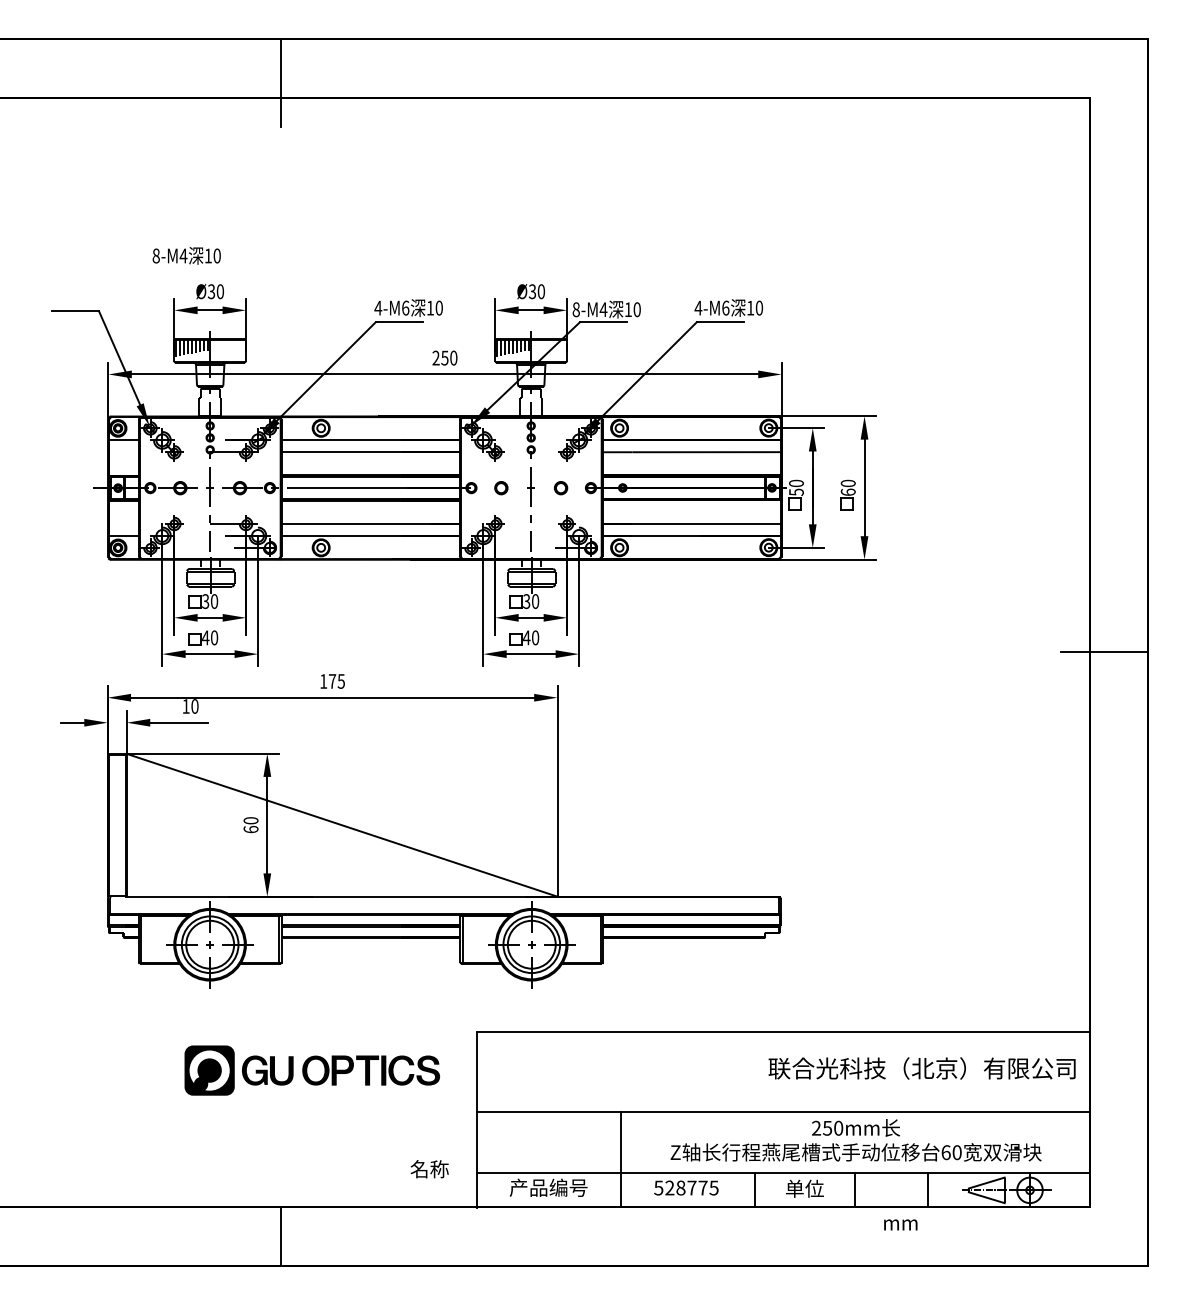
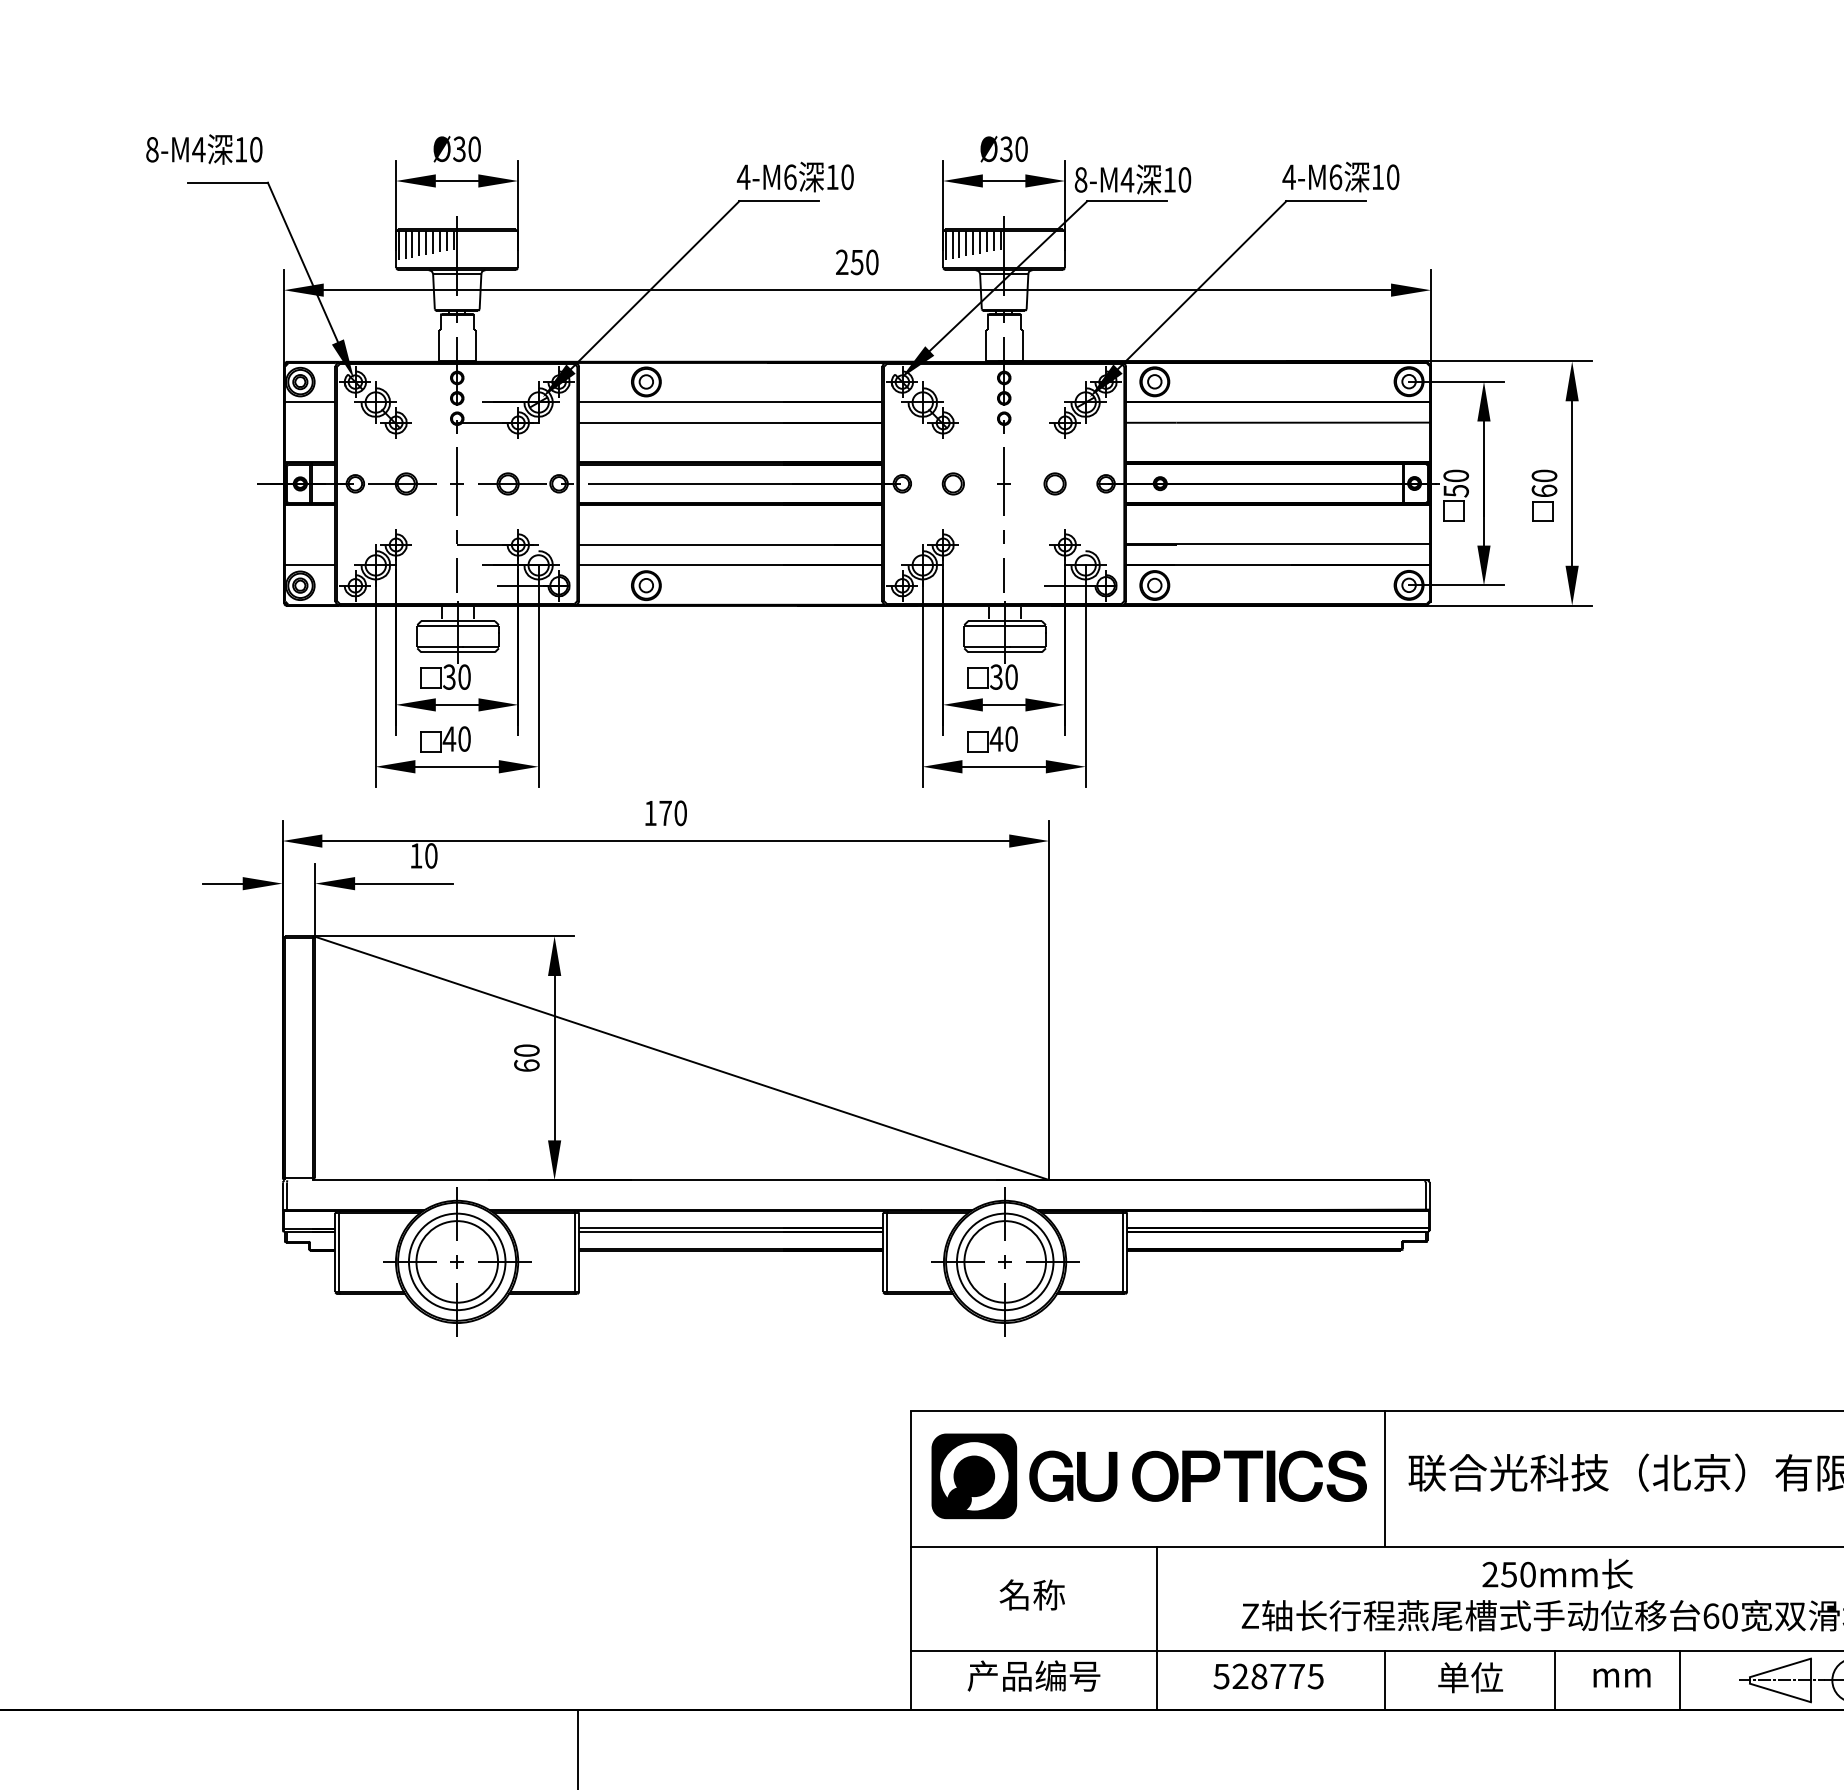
text: (186, 255) -> (203, 148), moved
text: (340, 681) -> (679, 813), 175 -> 170
part: (312, 1070) -> (1149, 1476), moved
line: (754, 1071) -> (1384, 1477), added
text: (429, 1169) -> (1031, 1595), moved
text: (900, 1224) -> (1621, 1677), moved

